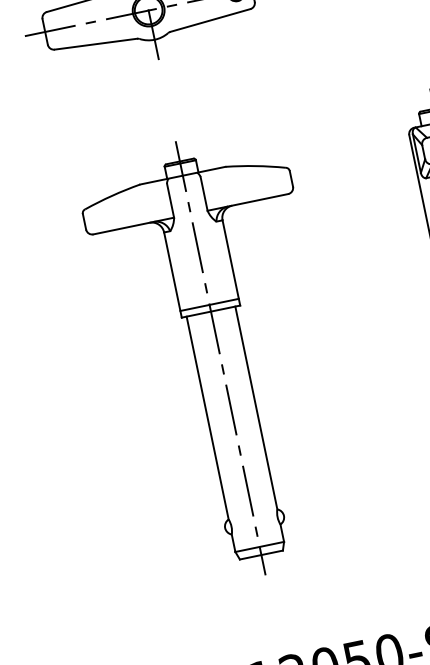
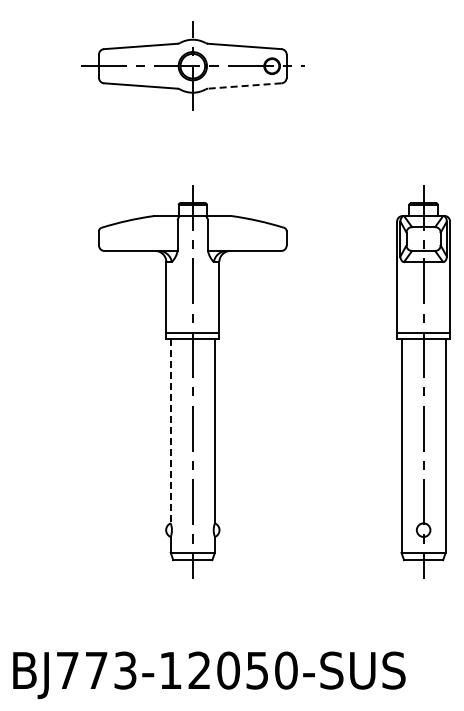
line: (210, 21) -> (244, 86), solid -> dashed
line: (207, 418) -> (170, 431), solid -> dashed

